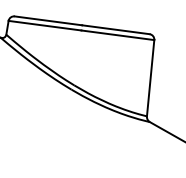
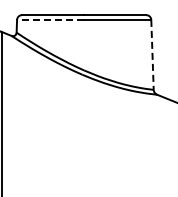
line: (44, 25) -> (50, 19), solid -> dashed
line: (150, 77) -> (152, 54), solid -> dashed

